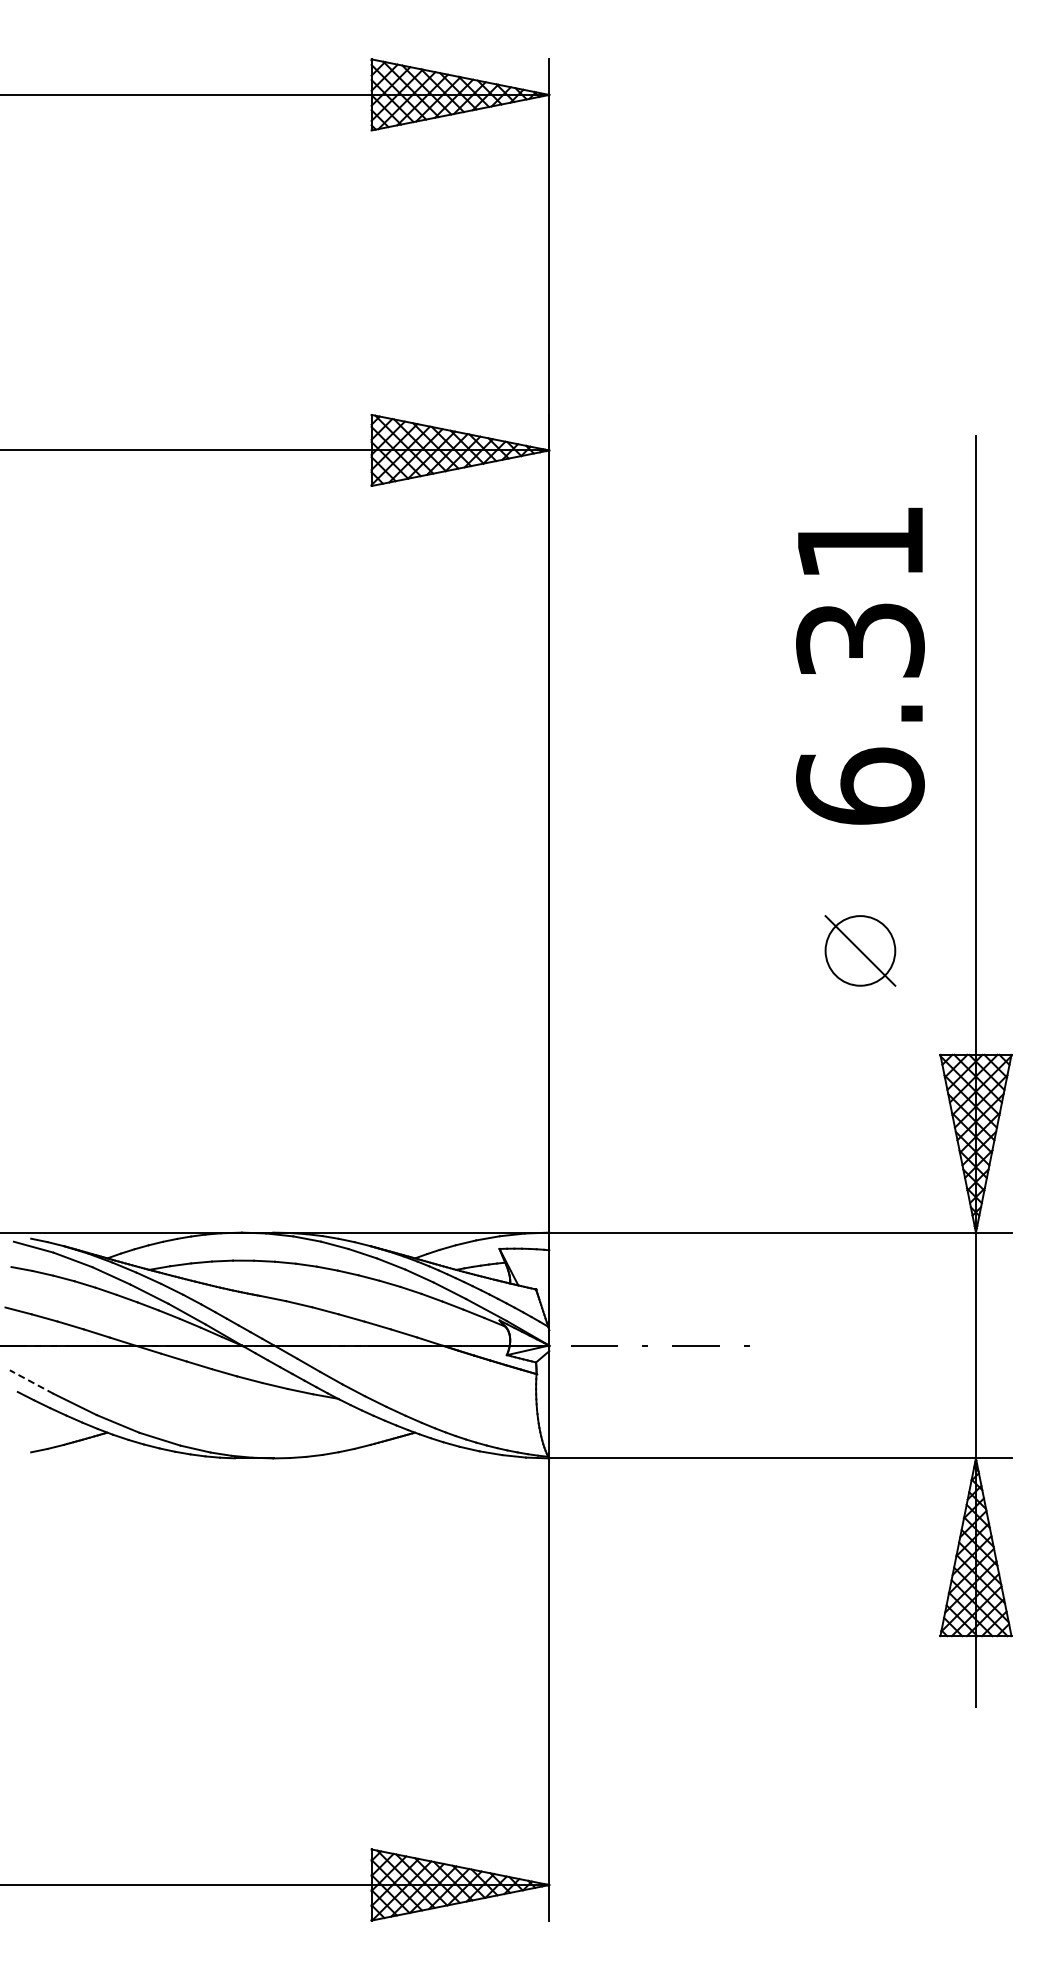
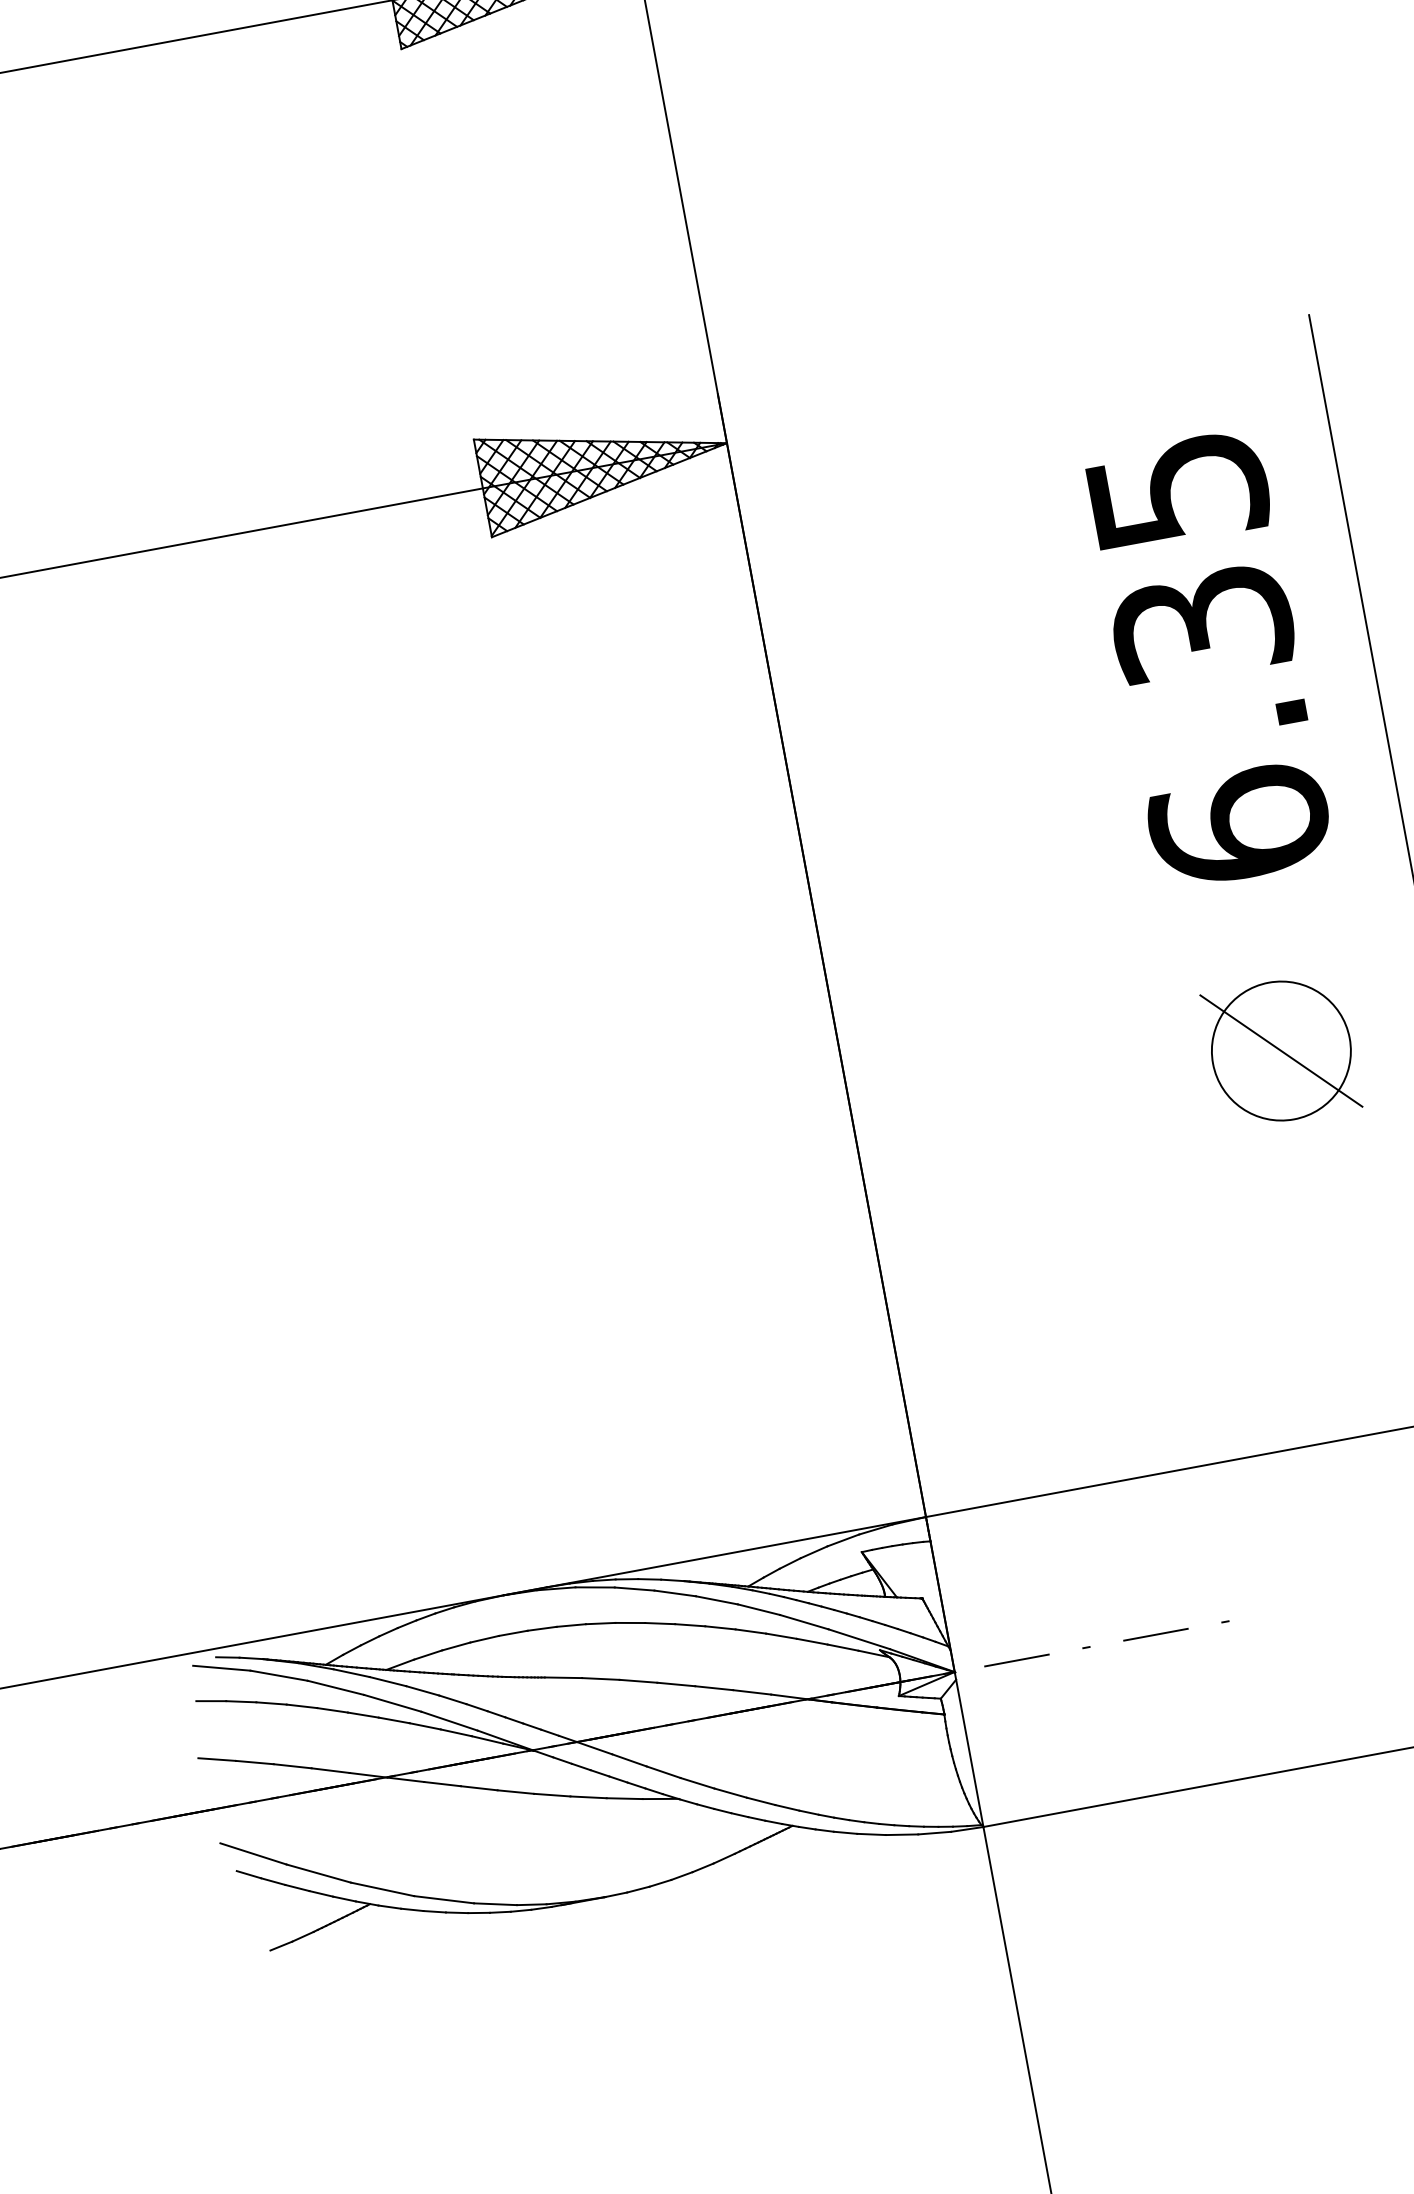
text: (861, 543) -> (1179, 491), 6.31 -> 6.35
part: (860, 950) -> (1281, 1050), size x1.43
line: (31, 1382) -> (253, 1854), dashed -> solid

